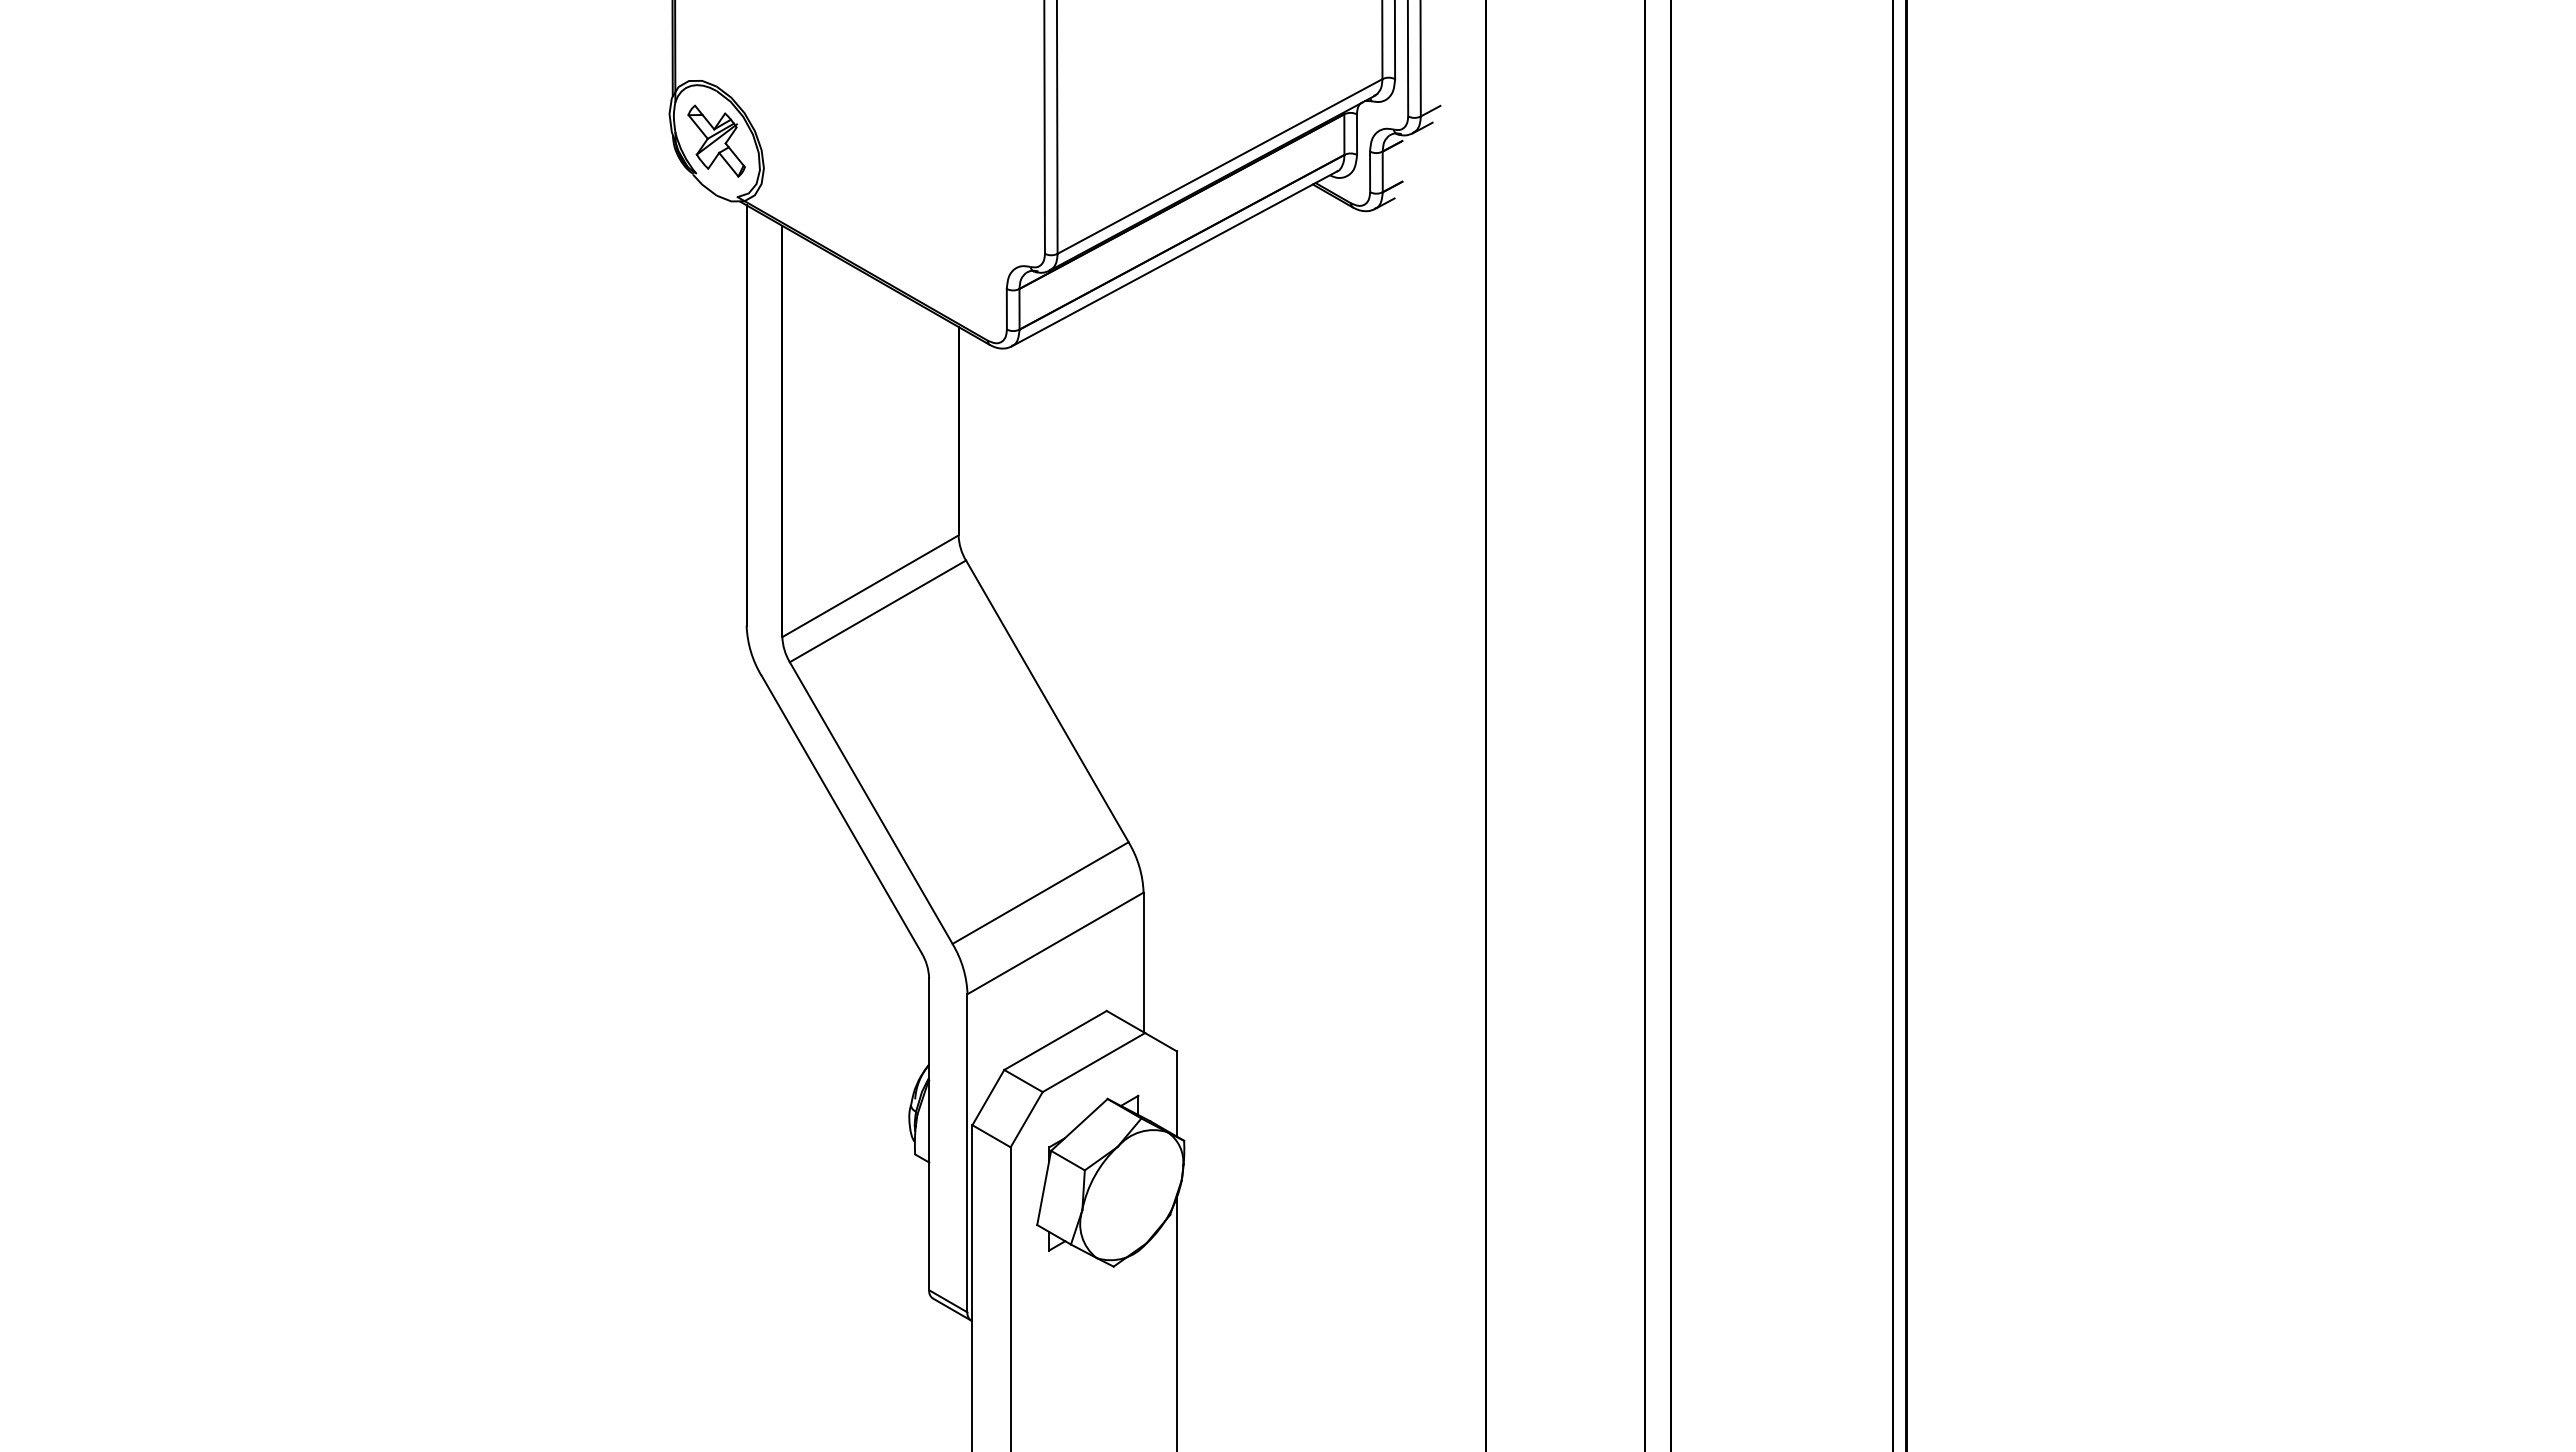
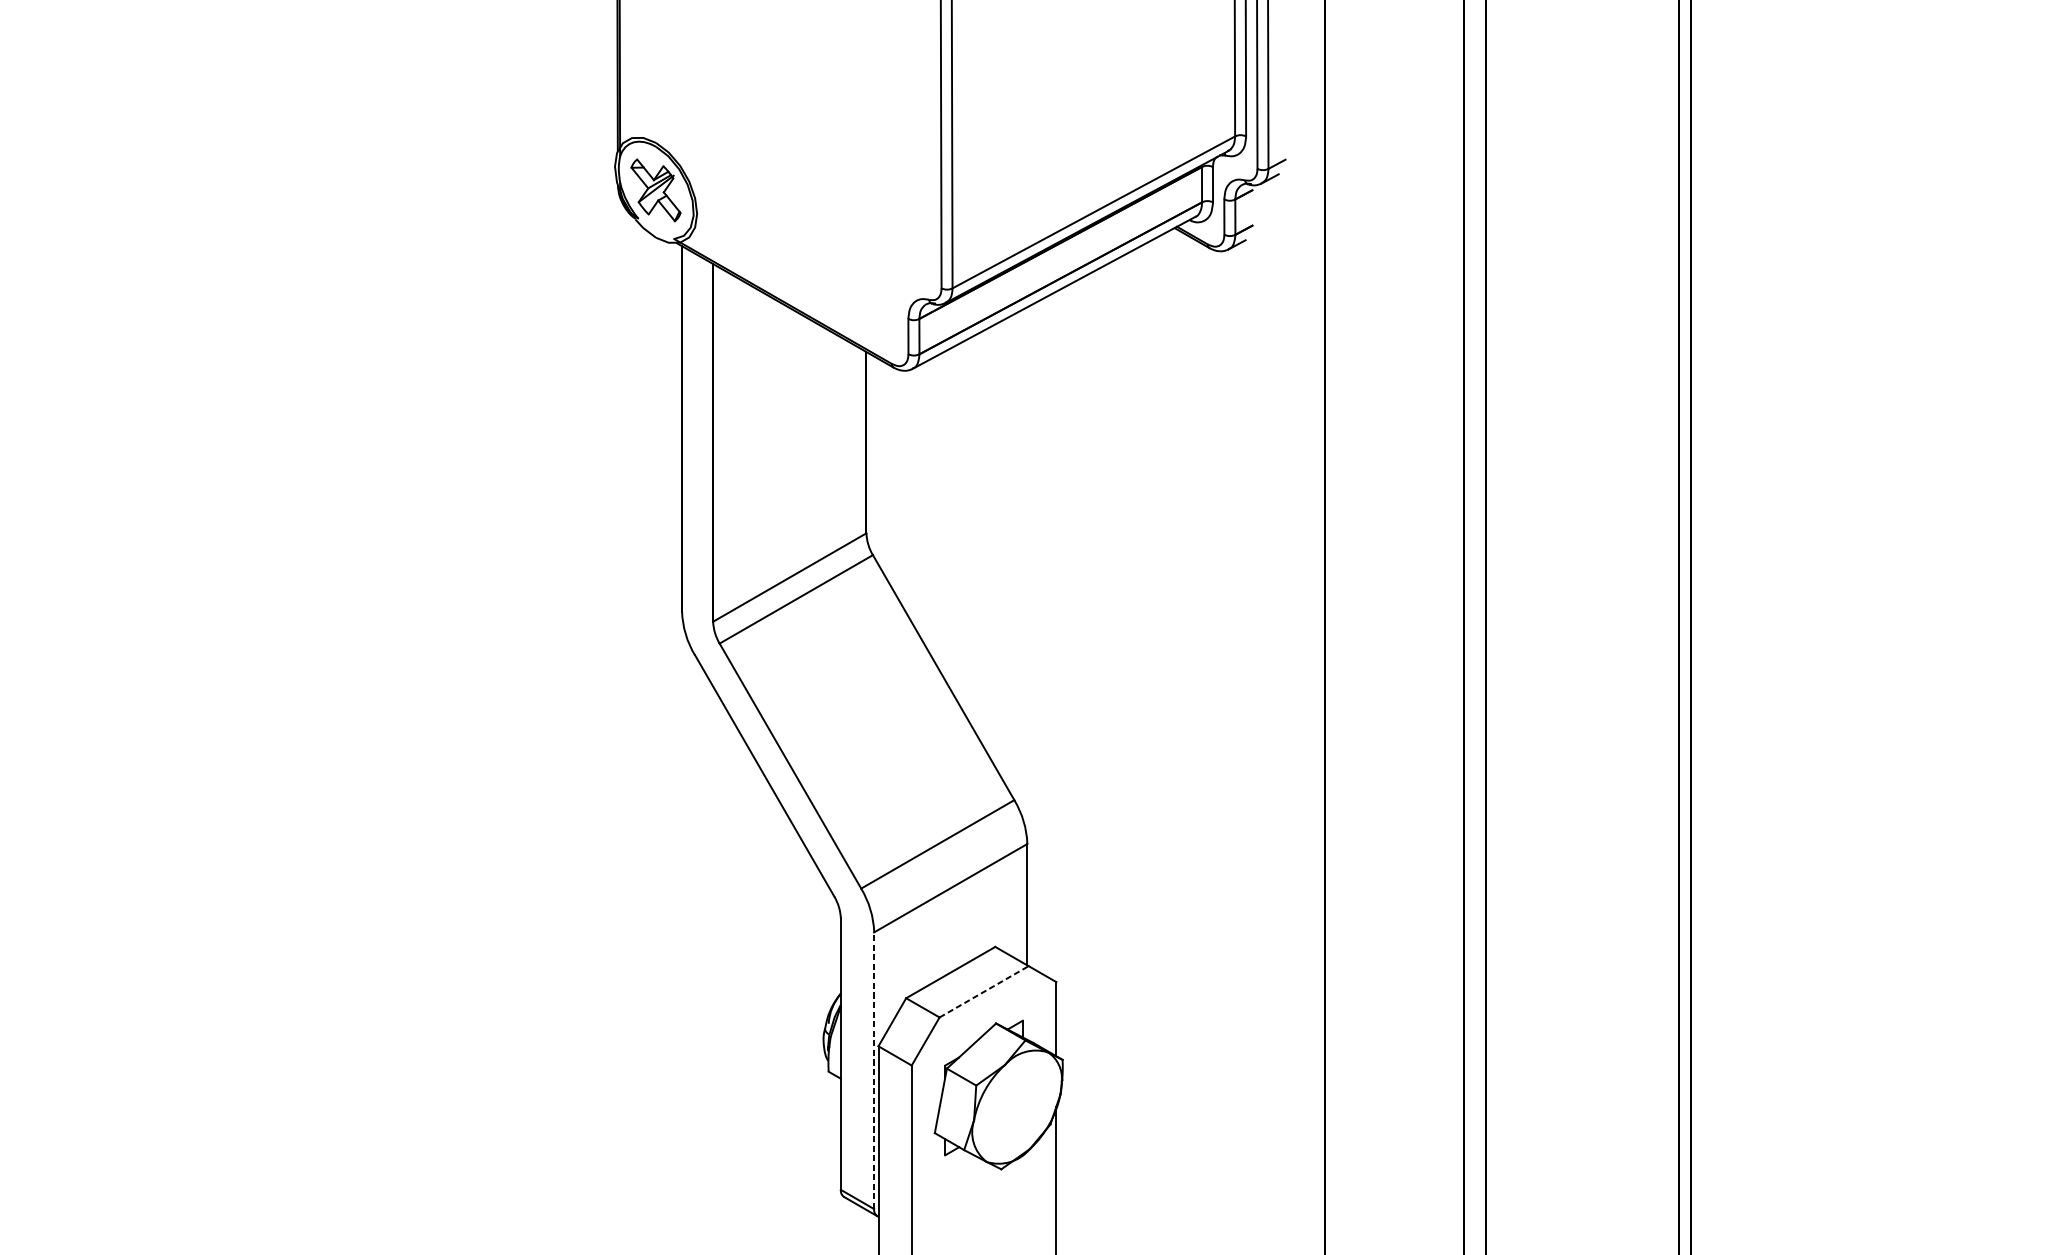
line: (1094, 1062) -> (984, 991), solid -> dashed
line: (967, 1152) -> (874, 1070), solid -> dashed

